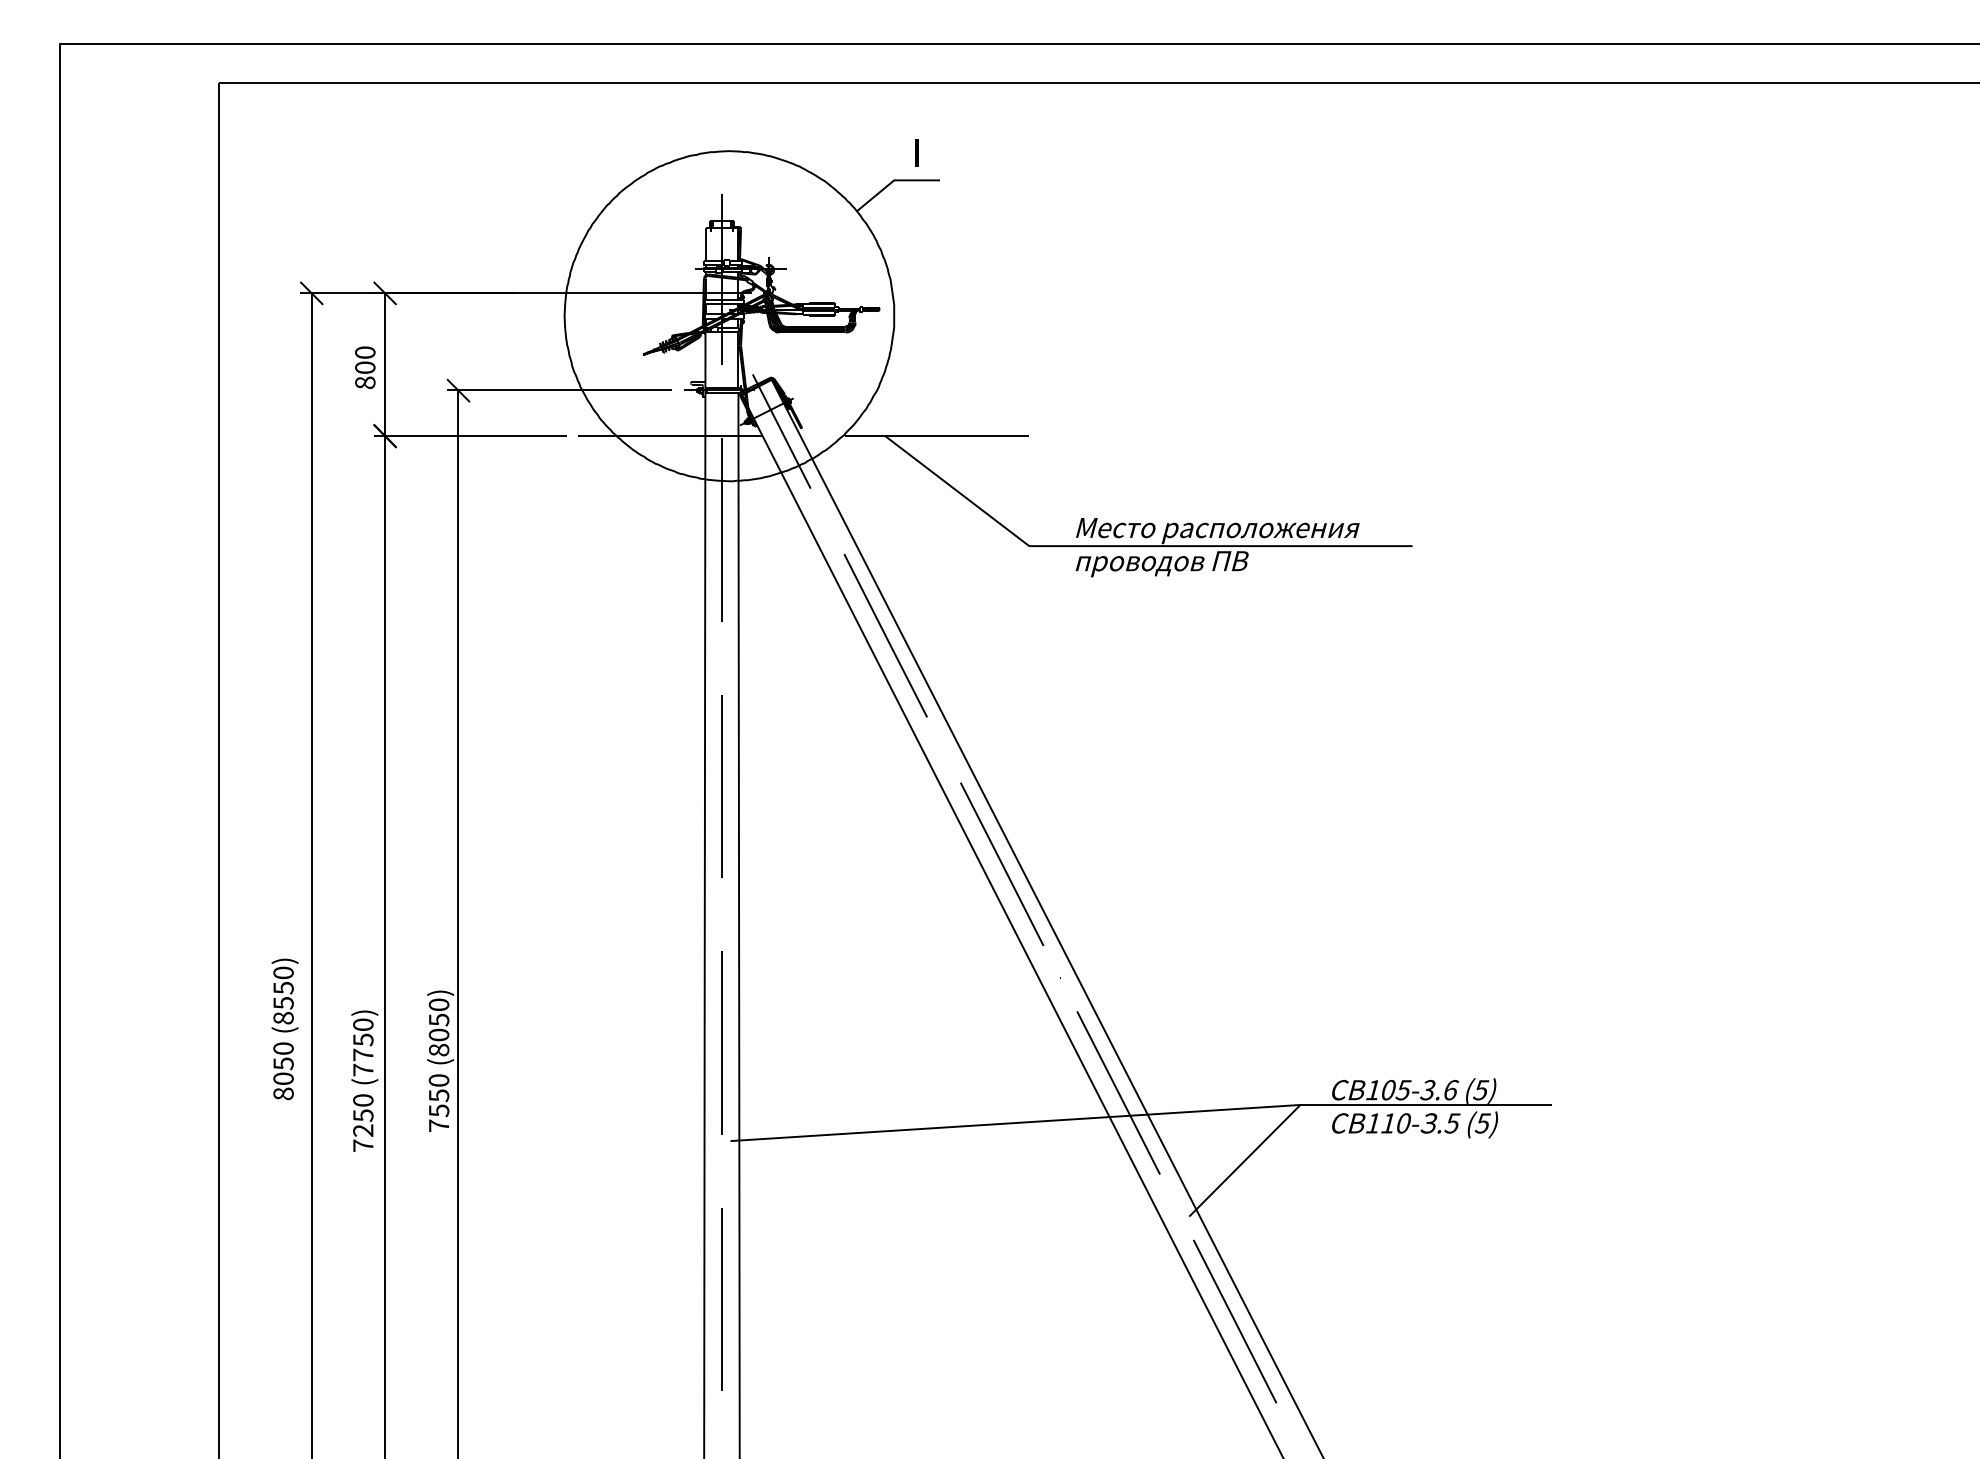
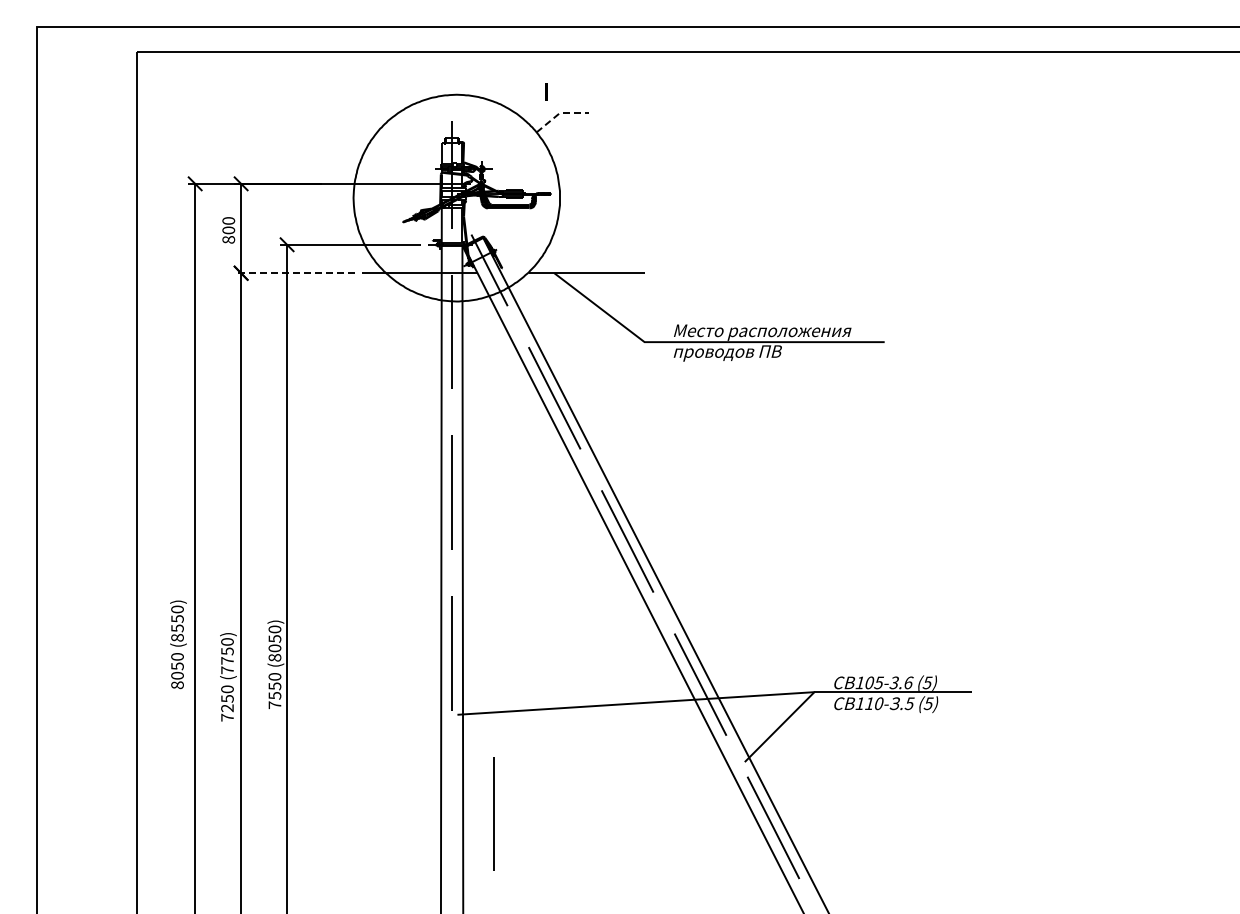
line: (917, 152) -> (546, 91), moved
line: (893, 181) -> (559, 113), solid -> dashed
line: (468, 436) -> (293, 273), solid -> dashed
line: (720, 1298) -> (493, 813), moved

